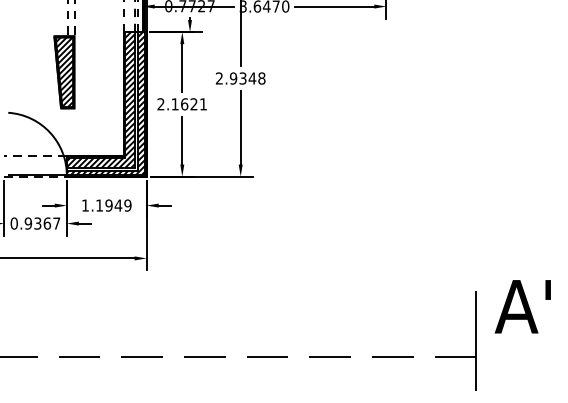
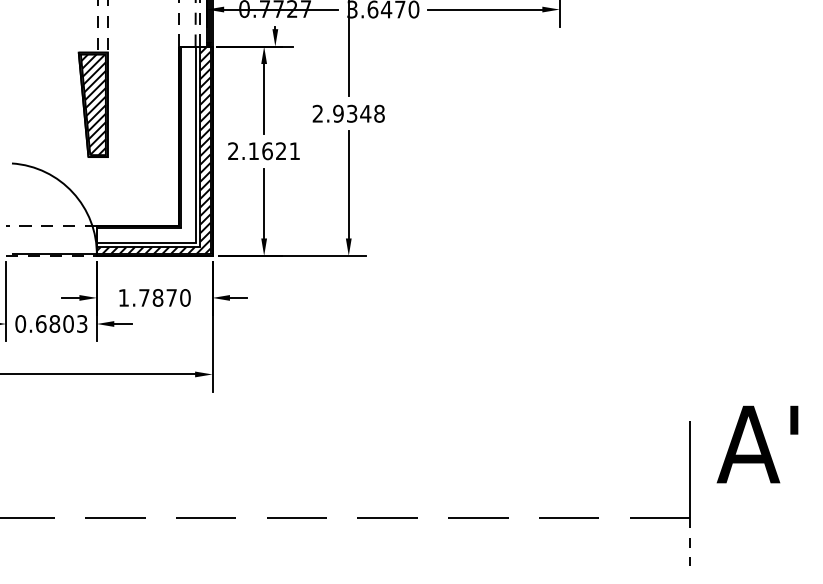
hatch: (100, 99) -> (145, 144), removed
text: (113, 205) -> (164, 297), 1.1949 -> 1.7870
text: (42, 223) -> (61, 323), 0.9367 -> 0.6803
line: (476, 374) -> (690, 542), solid -> dashed

